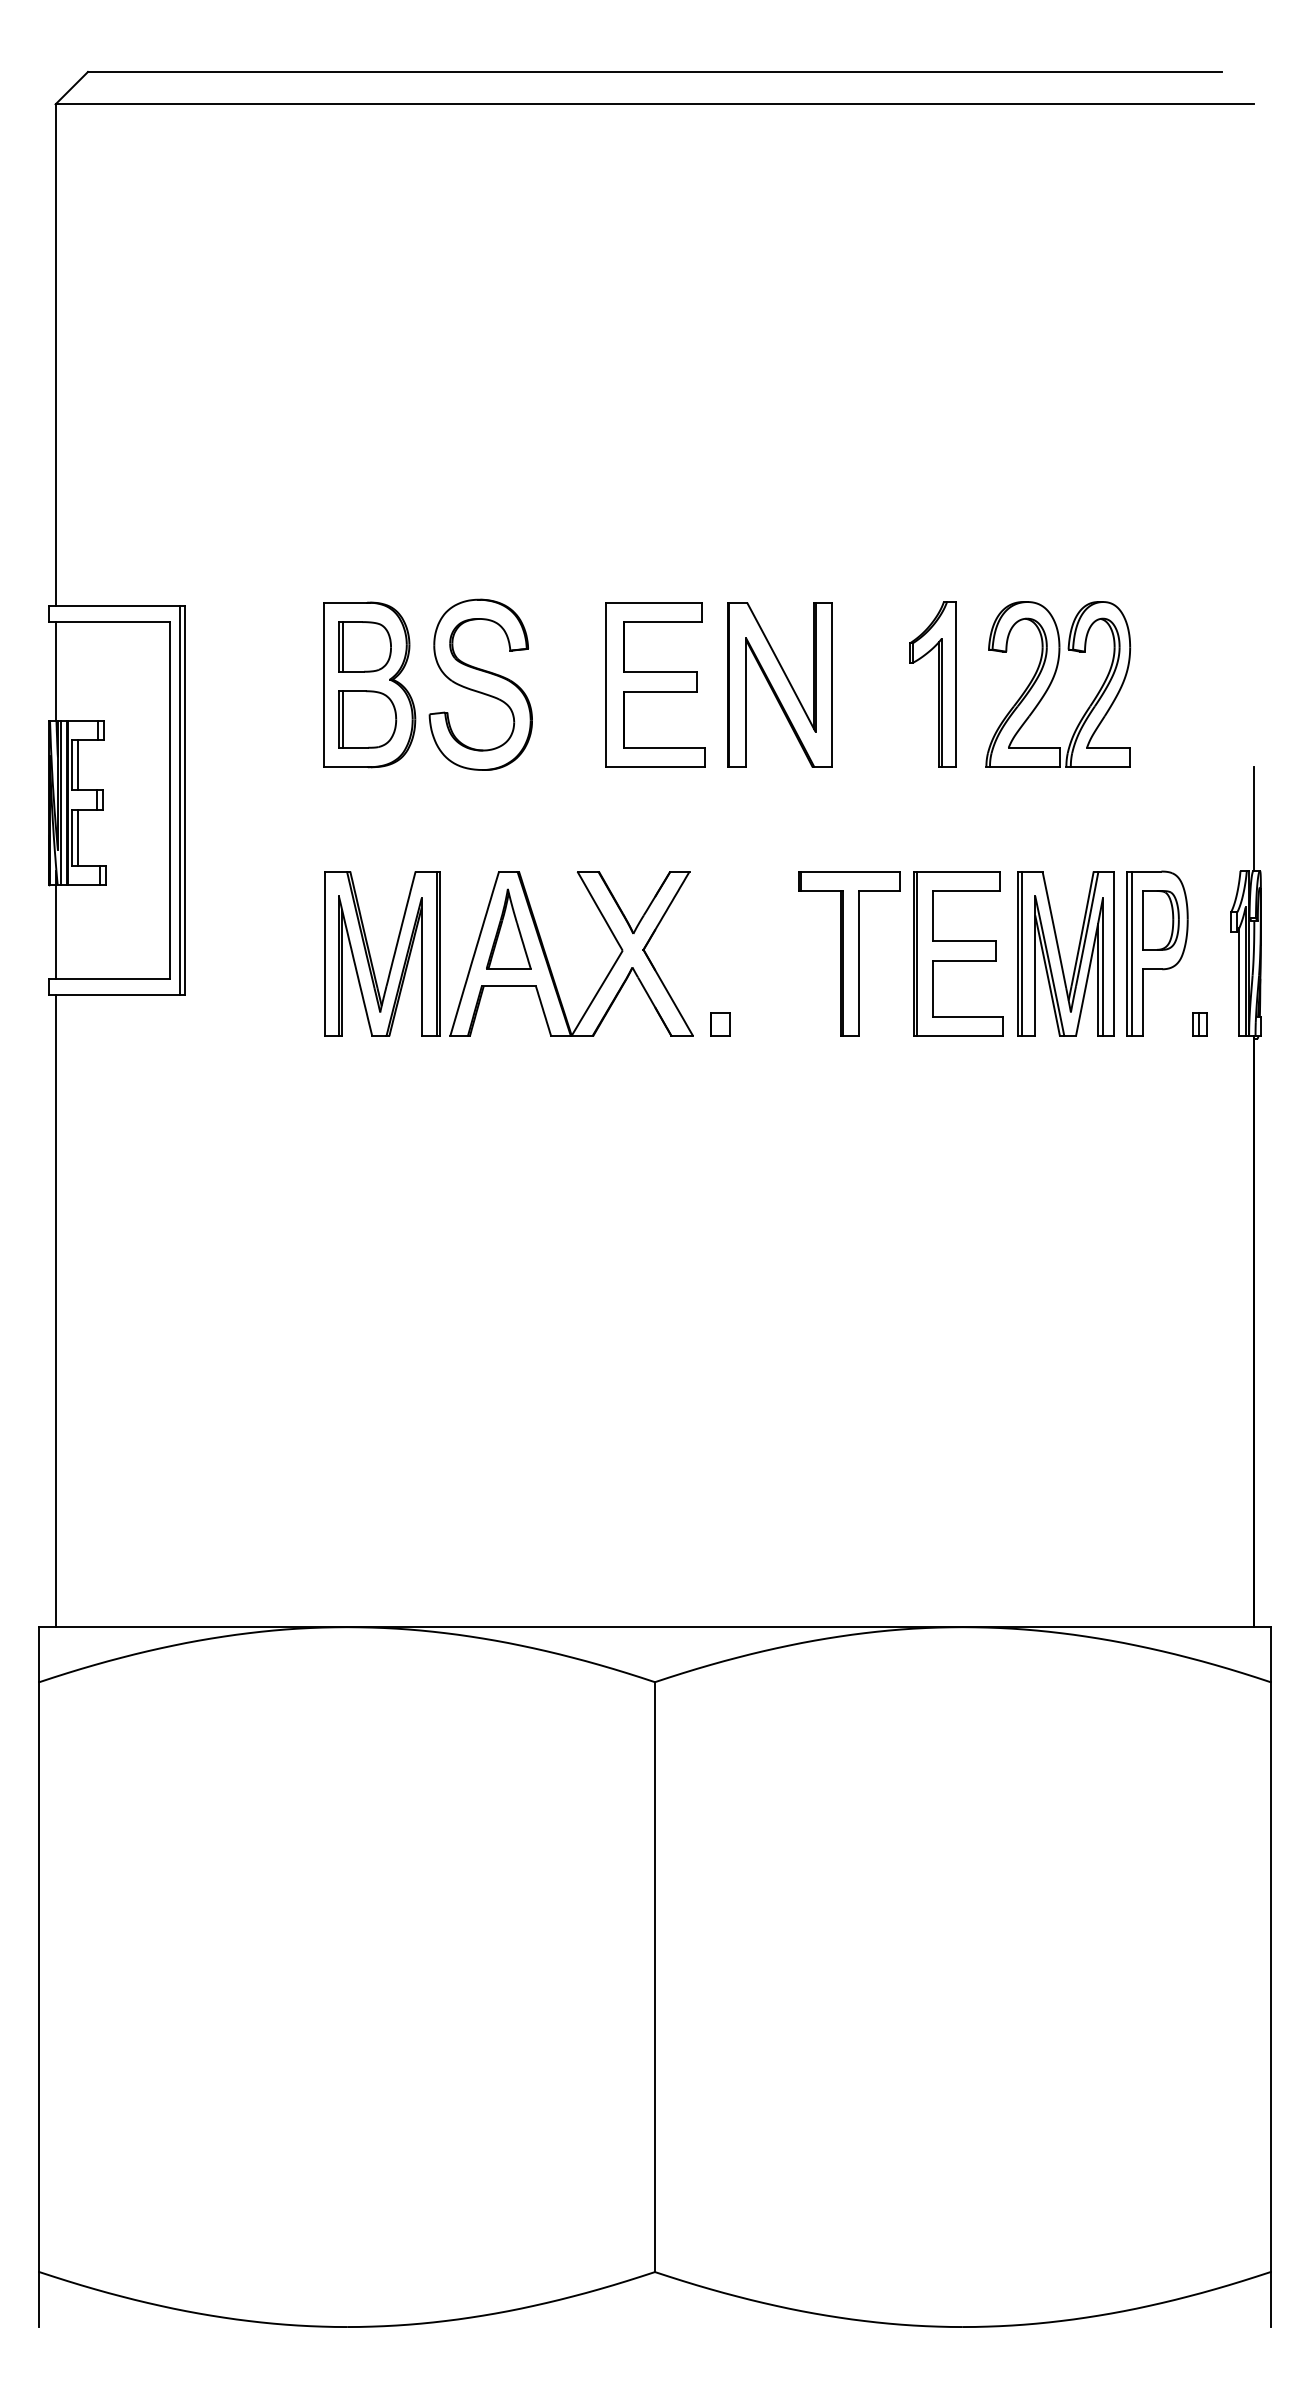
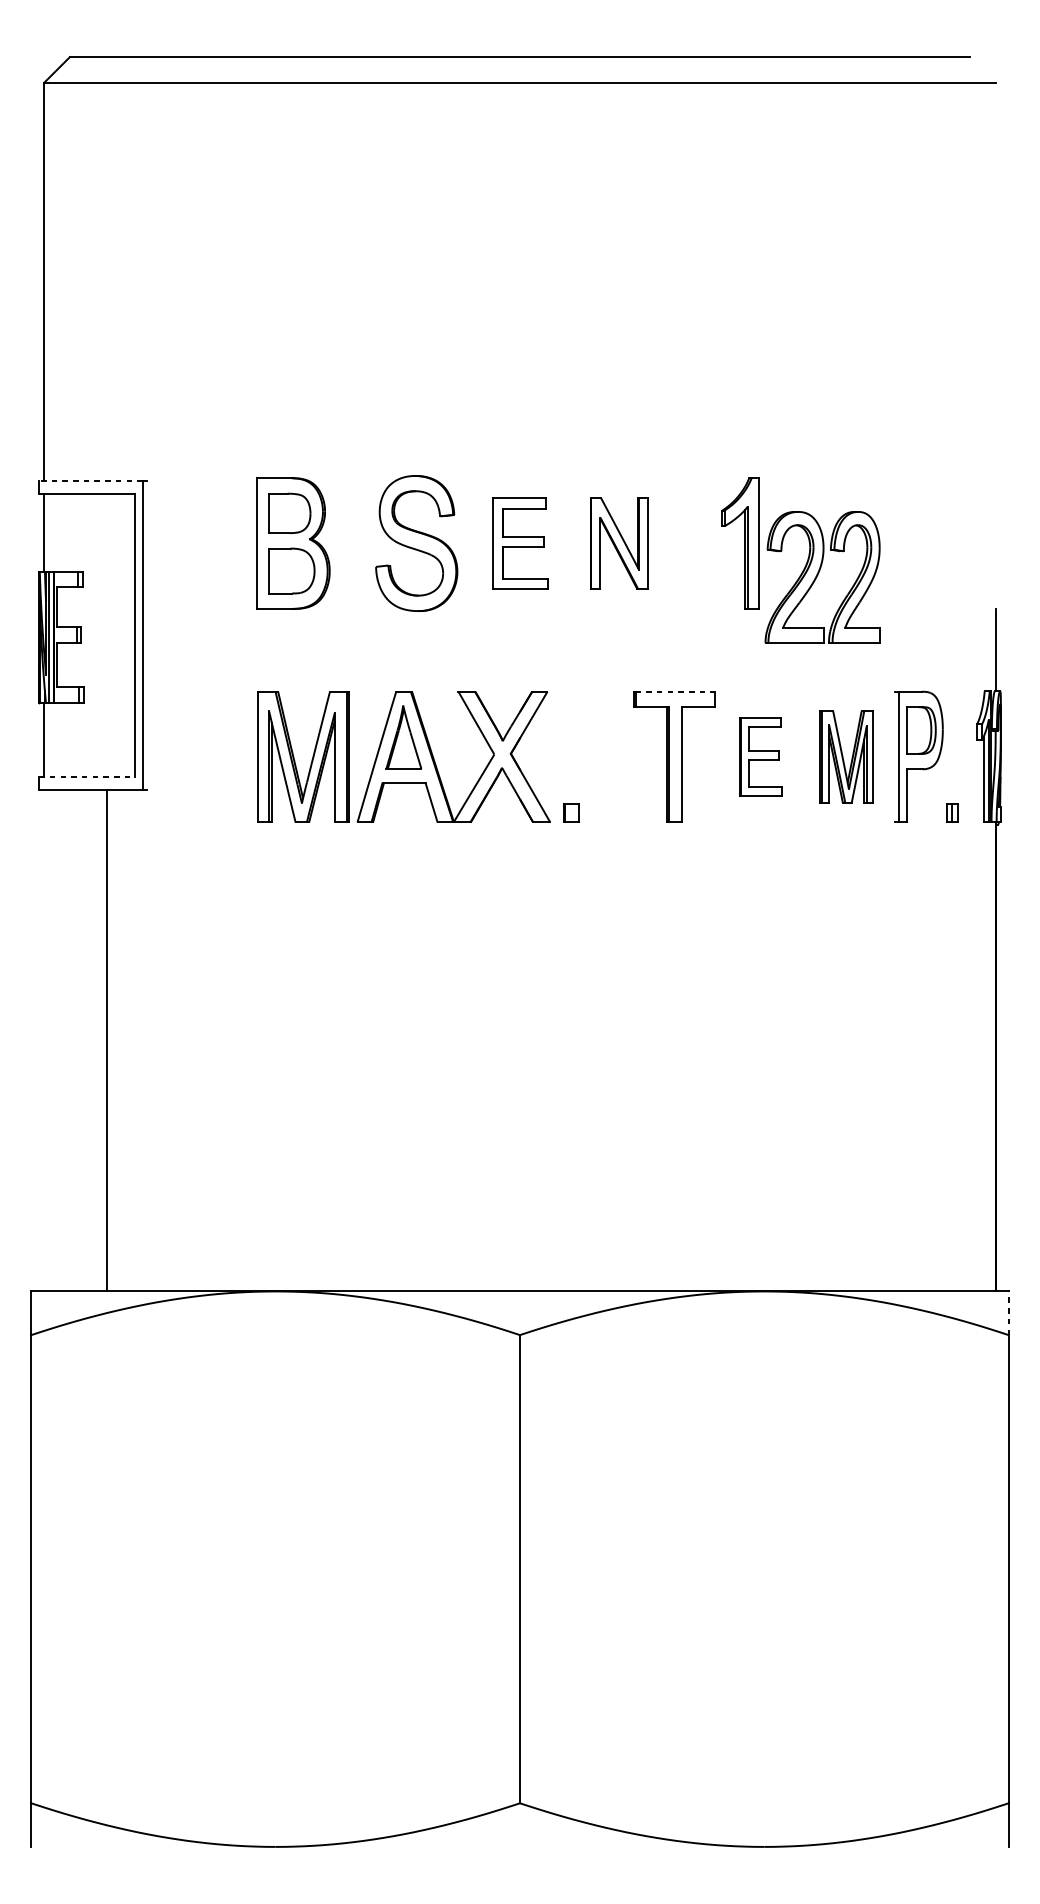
line: (114, 606) -> (91, 481), solid -> dashed
line: (342, 646) -> (271, 513), removed
part: (1052, 682) -> (818, 575), moved
part: (480, 684) -> (416, 543), moved
part: (655, 684) -> (520, 543), size x0.7
part: (779, 684) -> (618, 543), size x0.7
line: (342, 719) -> (271, 571), removed
line: (78, 765) -> (62, 607), removed
line: (184, 800) -> (146, 635), removed
line: (78, 837) -> (62, 664), removed
line: (850, 871) -> (675, 691), solid -> dashed
part: (958, 953) -> (760, 756), size x0.6
part: (1065, 953) -> (845, 756), size x0.7
line: (1127, 953) -> (895, 756), removed
line: (109, 978) -> (87, 776), solid -> dashed
line: (55, 1311) -> (106, 1040), moved
line: (1270, 1654) -> (1008, 1313), solid -> dashed

